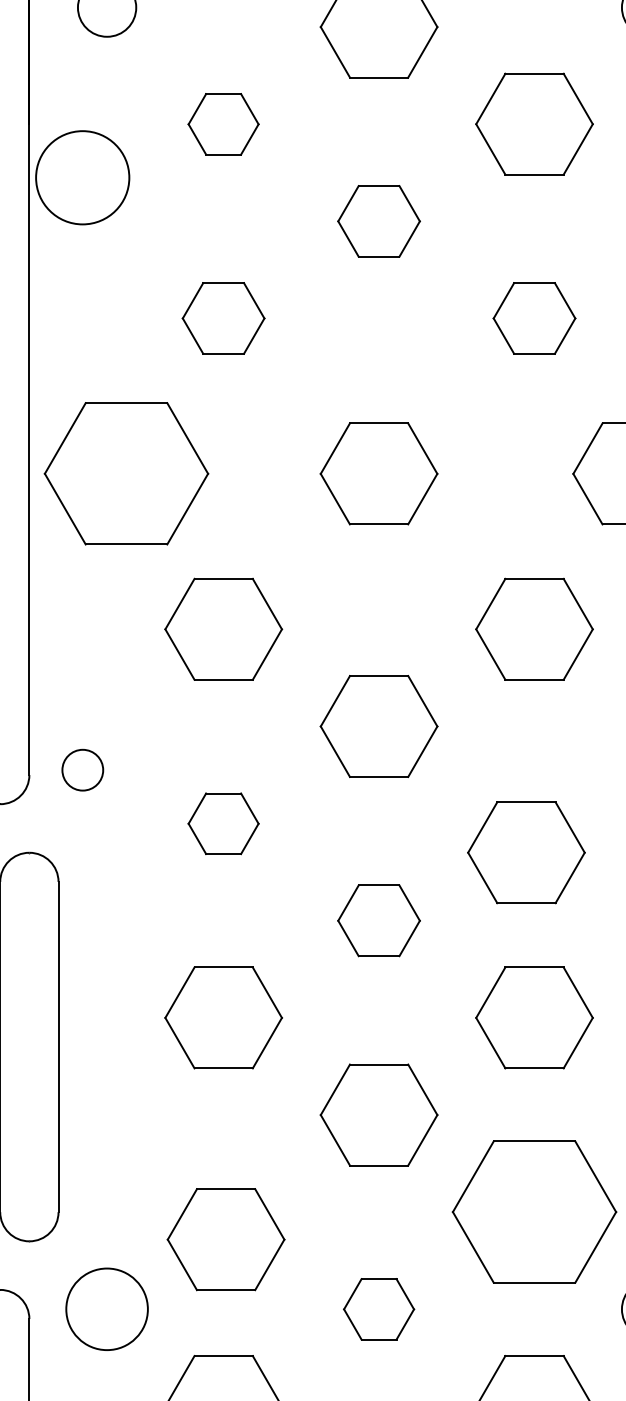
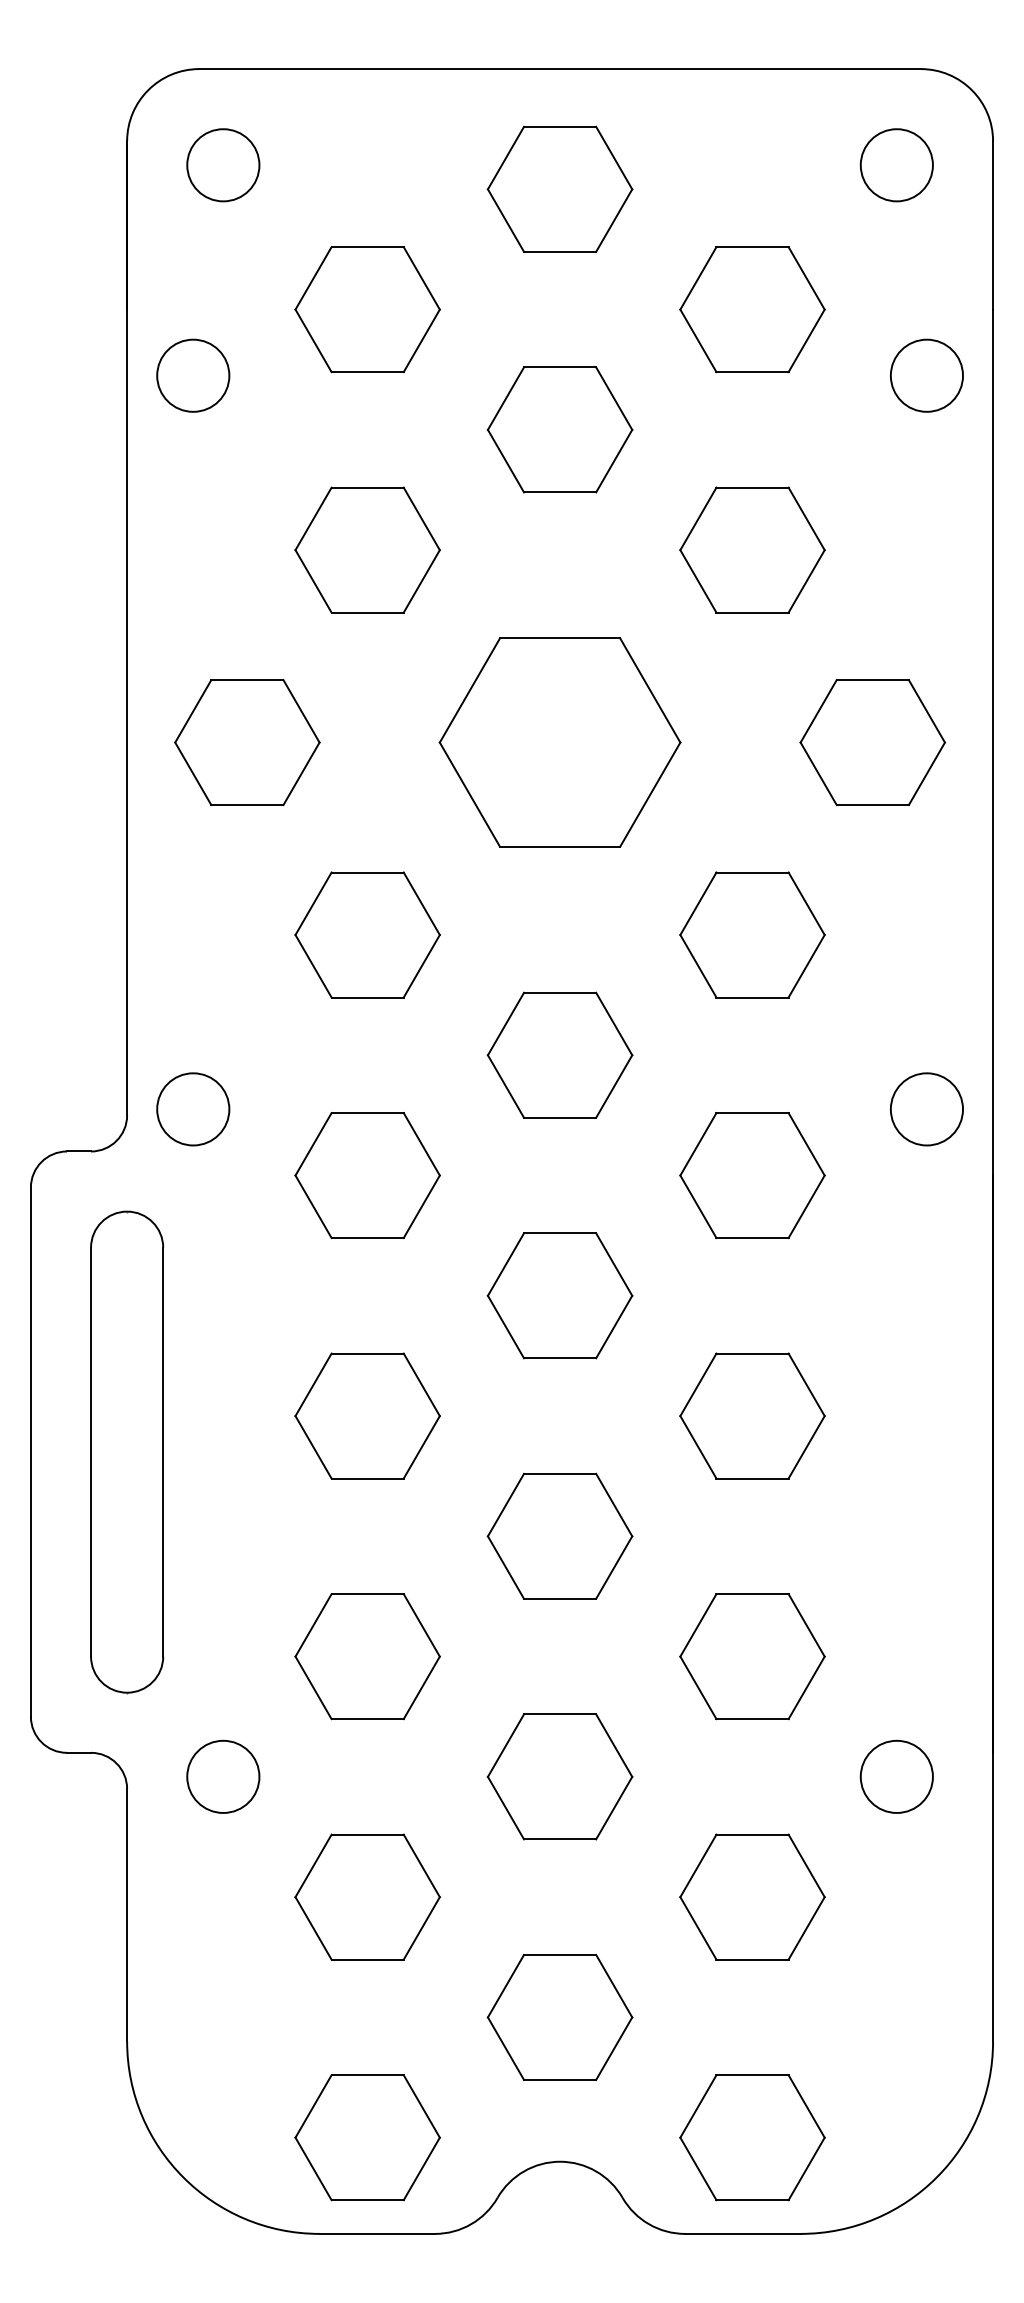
part: (223, 124) -> (367, 309), size x1.67
circle: (82, 177) -> (193, 375), size x0.62
part: (378, 221) -> (559, 429), size x1.43
part: (223, 317) -> (367, 549), size x1.43
part: (534, 317) -> (752, 549), size x1.43
part: (126, 473) -> (247, 742), size x0.71
part: (378, 473) -> (559, 742), size x1.67
circle: (82, 770) -> (193, 1109), size x1.43
part: (223, 823) -> (367, 1175), size x1.67
part: (526, 852) -> (752, 1175), moved
part: (378, 920) -> (559, 1295), size x1.43
part: (534, 1212) -> (752, 1656), size x0.71
part: (225, 1239) -> (367, 1656), moved
circle: (107, 1309) -> (223, 1776), size x0.71
part: (378, 1309) -> (559, 1776), size x1.67

